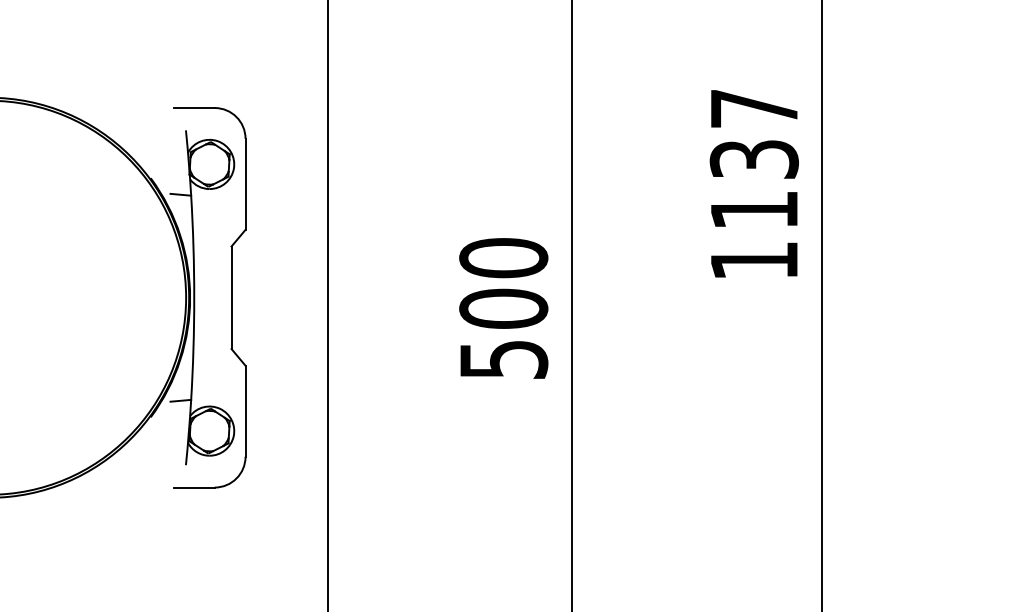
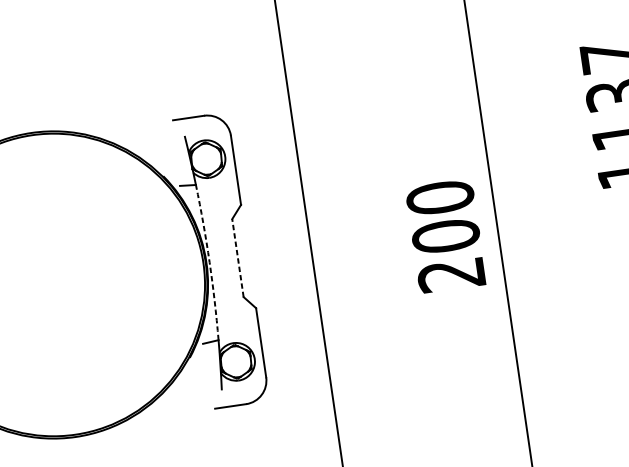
arc: (194, 297) -> (209, 261), solid -> dashed
line: (231, 297) -> (237, 257), solid -> dashed
text: (503, 360) -> (451, 275), 500 -> 200

